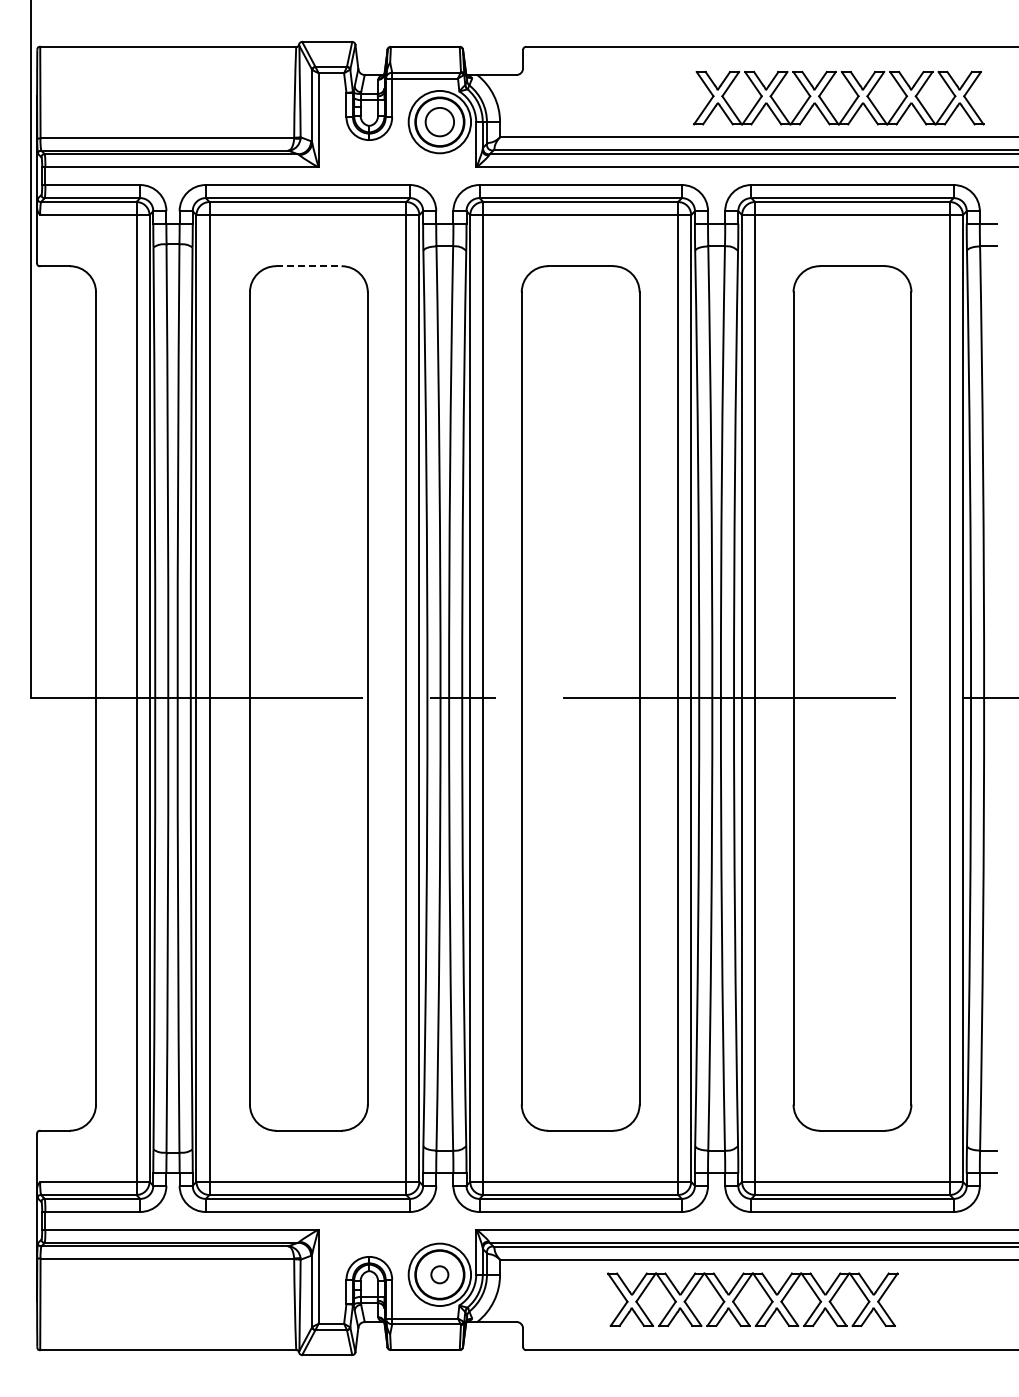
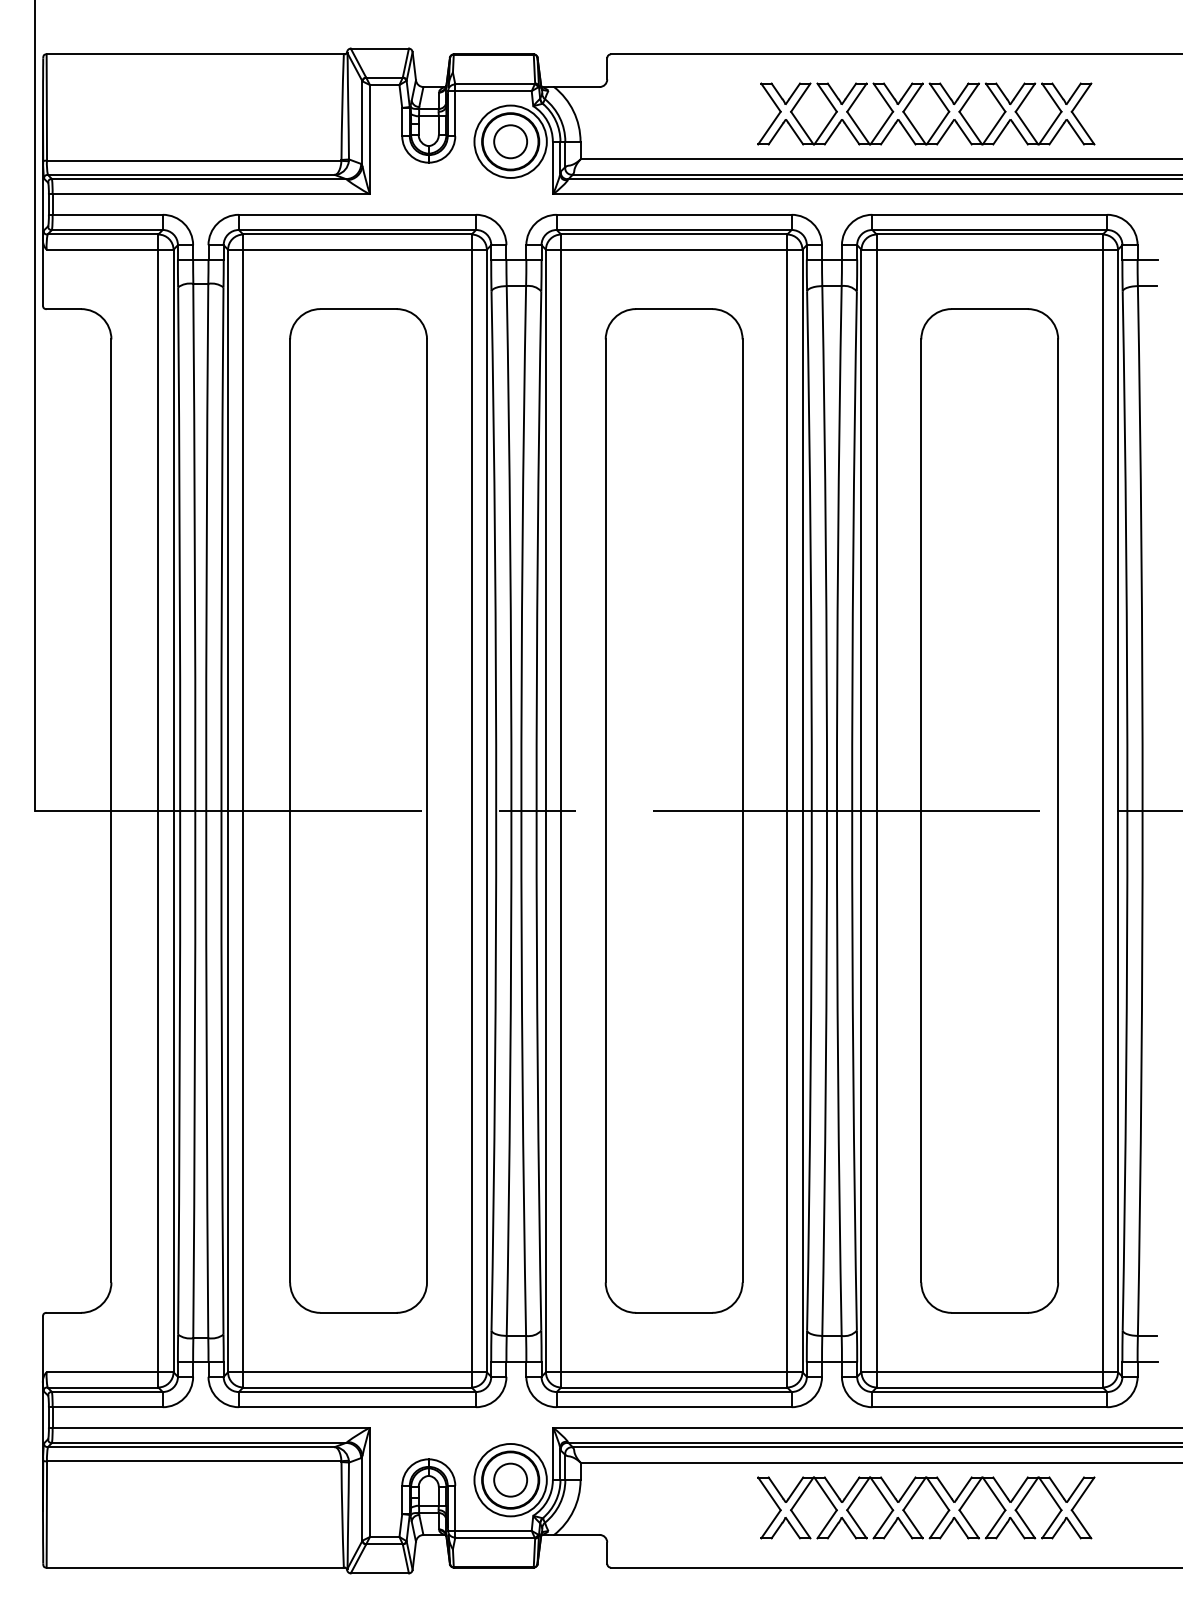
part: (827, 106) -> (913, 123), moved
line: (308, 266) -> (358, 309), dashed -> solid
circle: (439, 1274) -> (510, 1479), size x1.67
part: (741, 1291) -> (913, 1498), moved

